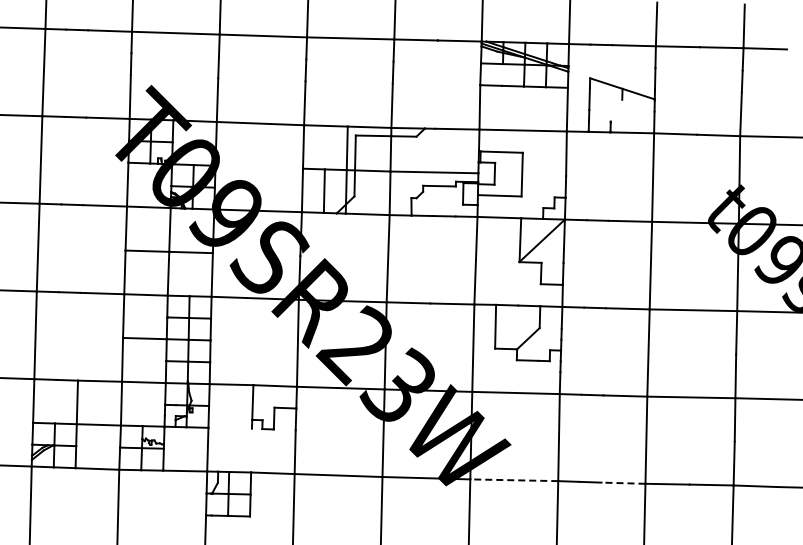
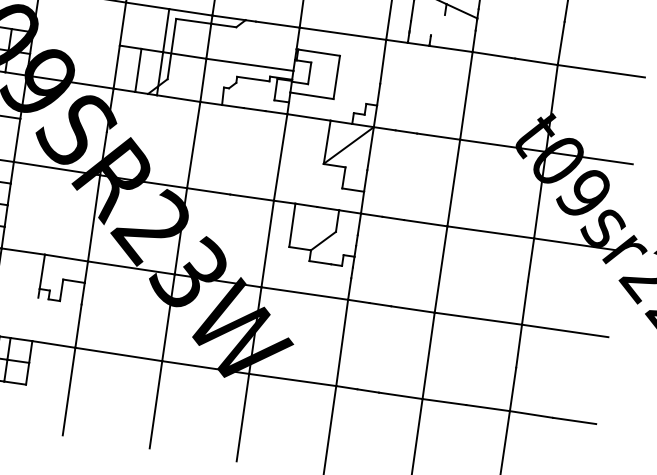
line: (514, 480) -> (292, 380), dashed -> solid
line: (623, 483) -> (400, 396), dashed -> solid

